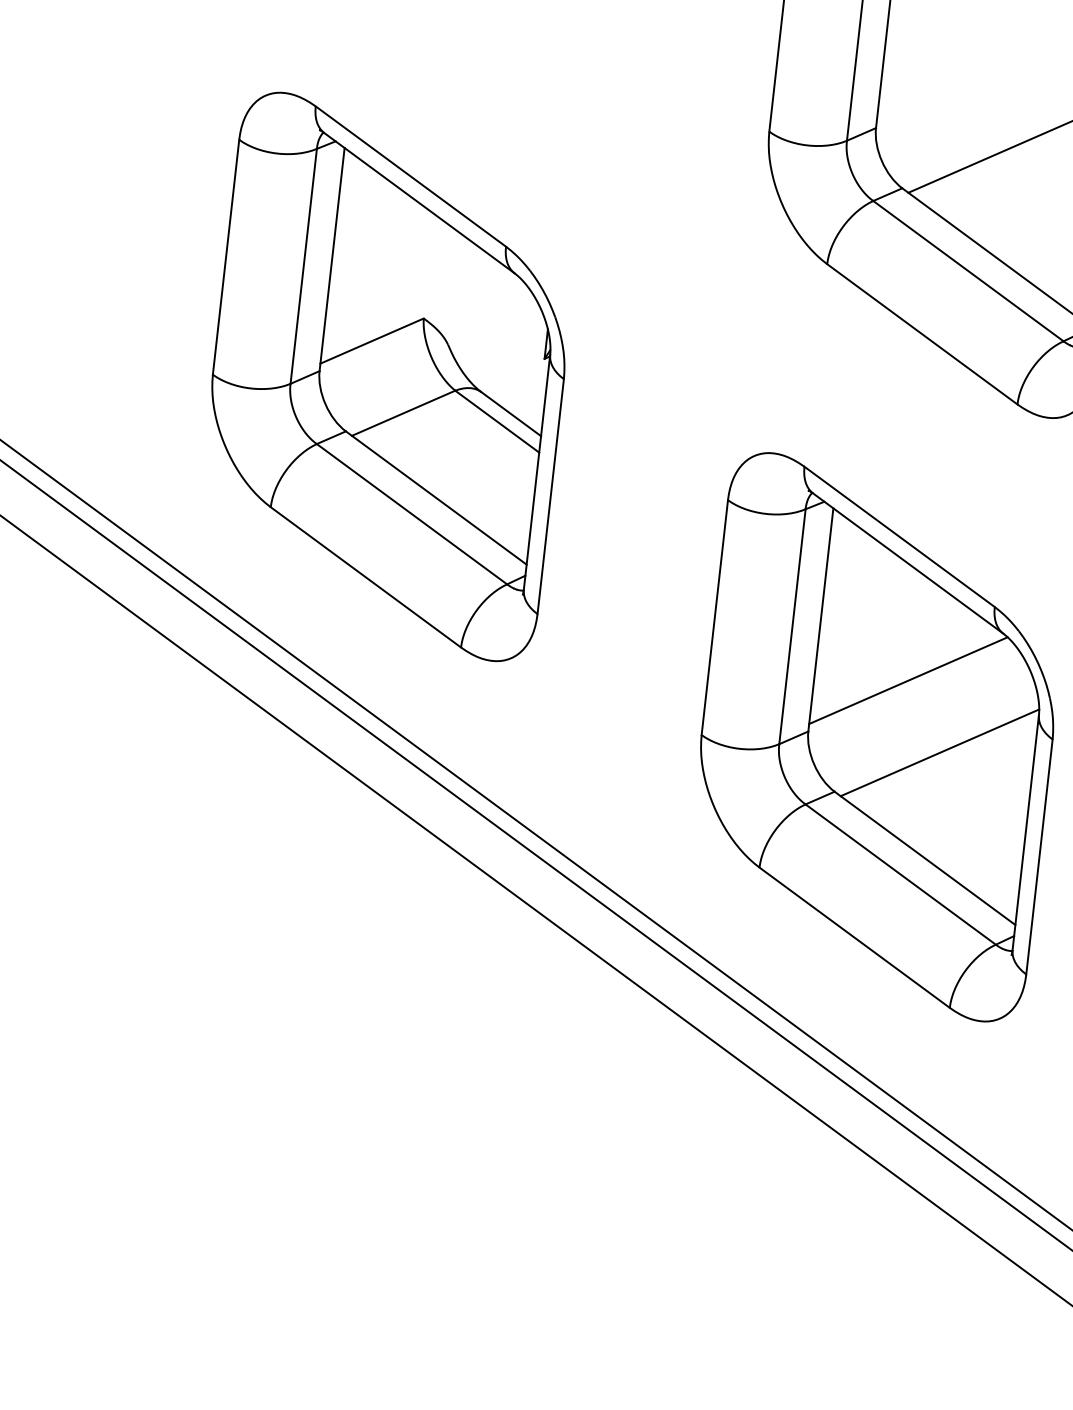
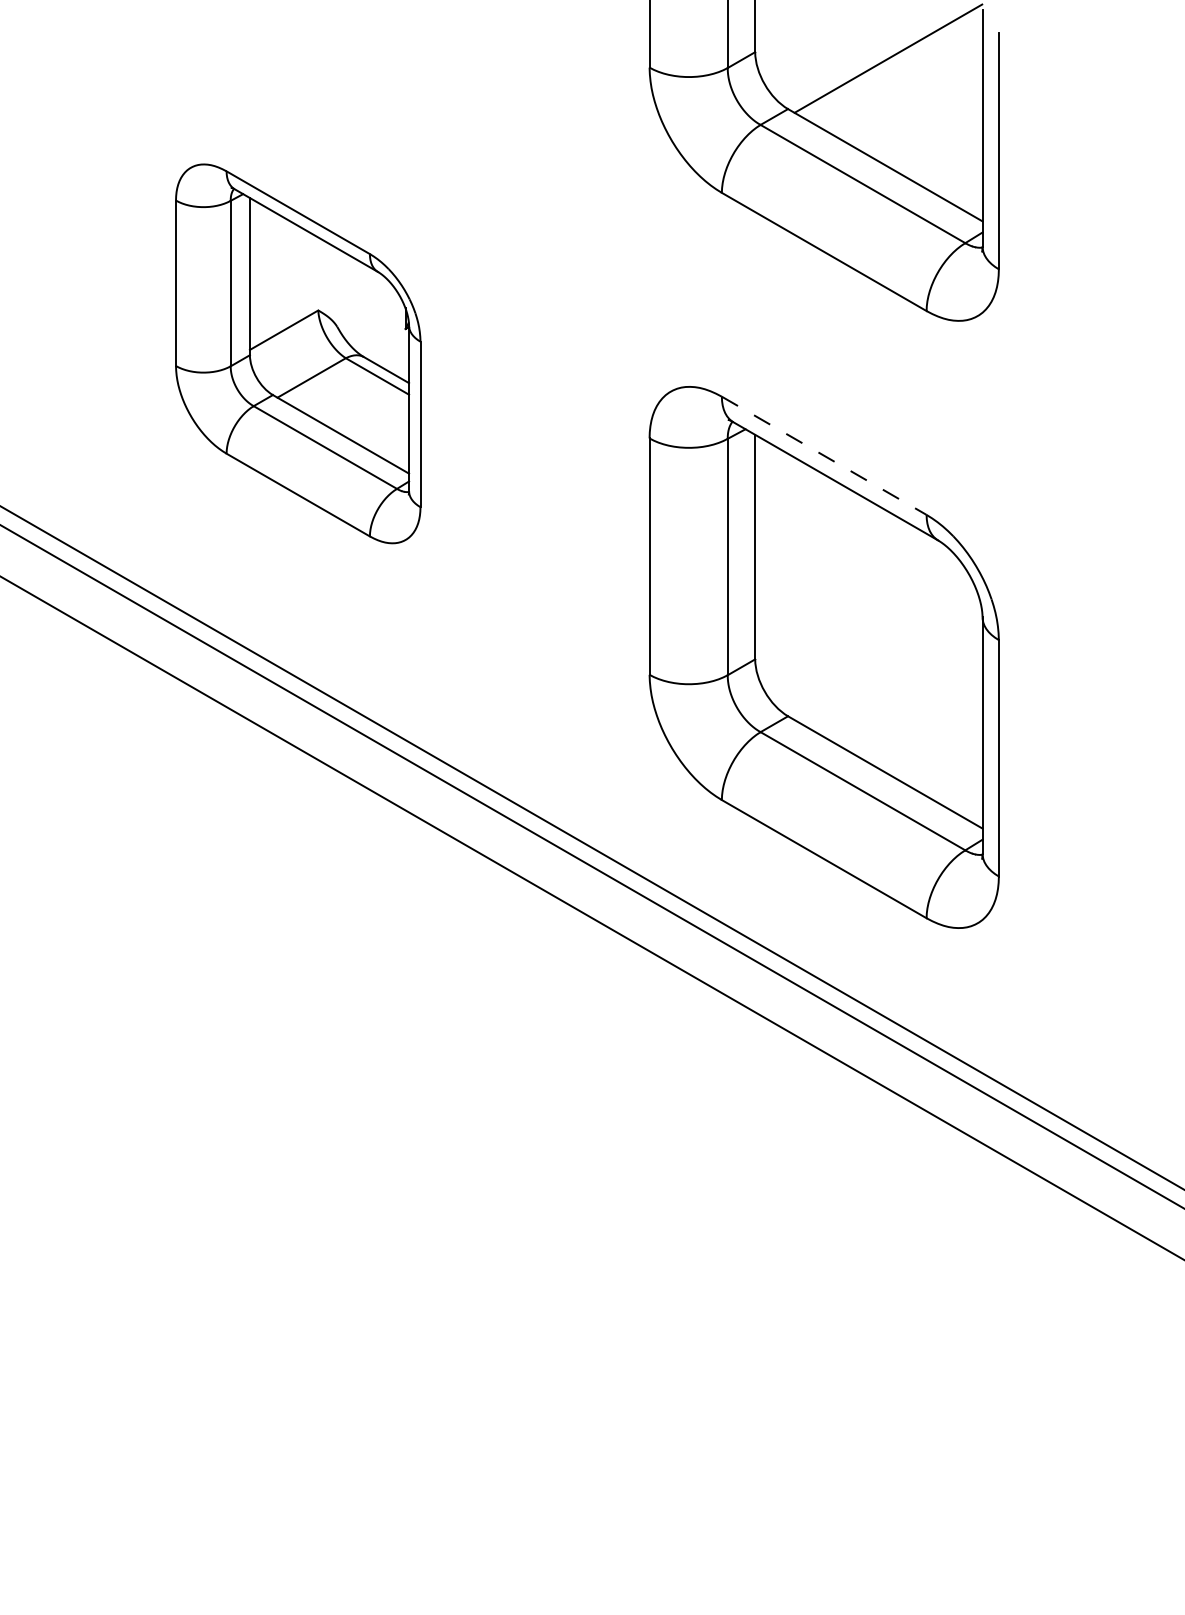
part: (387, 376) -> (297, 353), size x0.7
line: (899, 537) -> (824, 456), solid -> dashed
line: (907, 680) -> (848, 597), removed
line: (940, 752) -> (888, 665), removed

